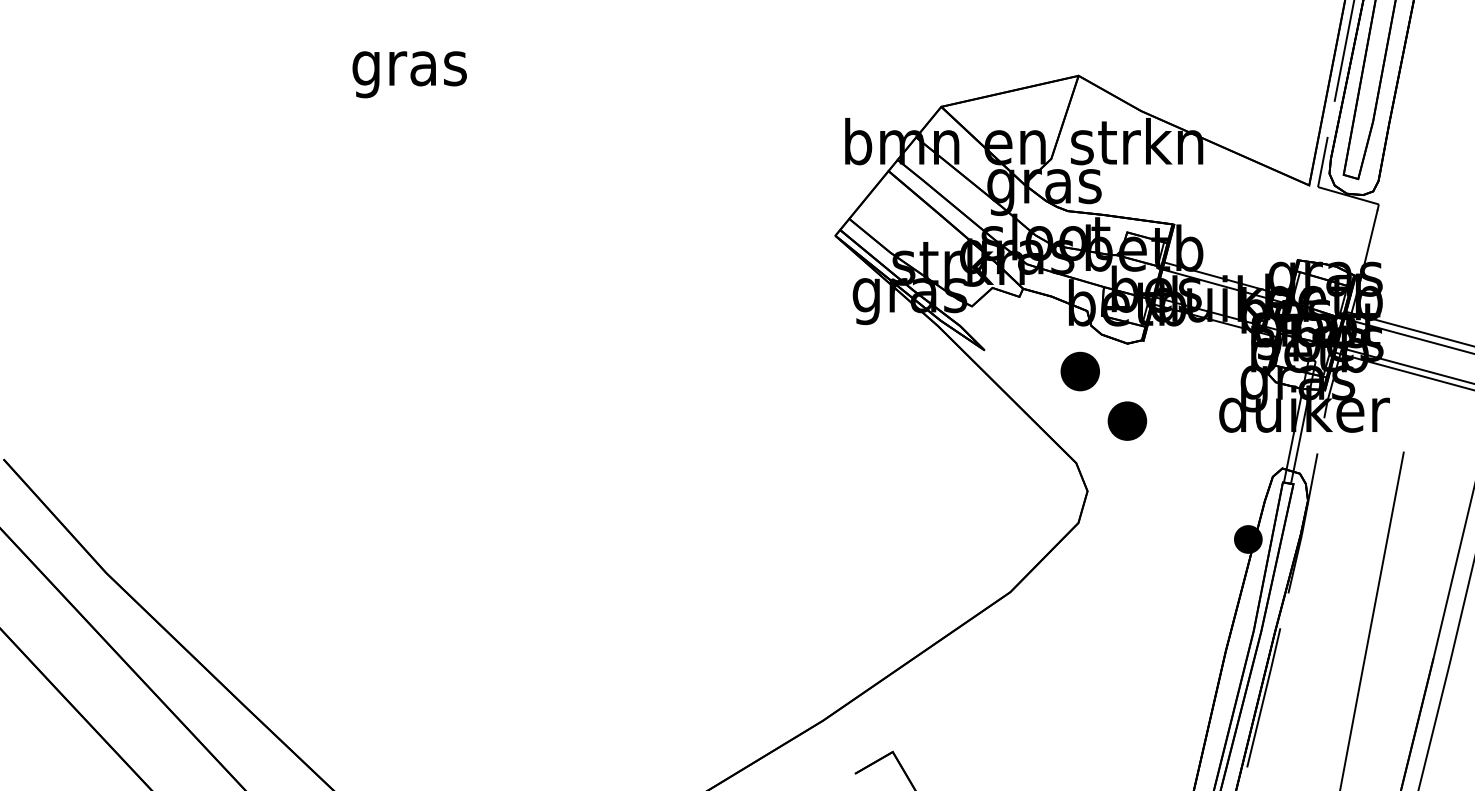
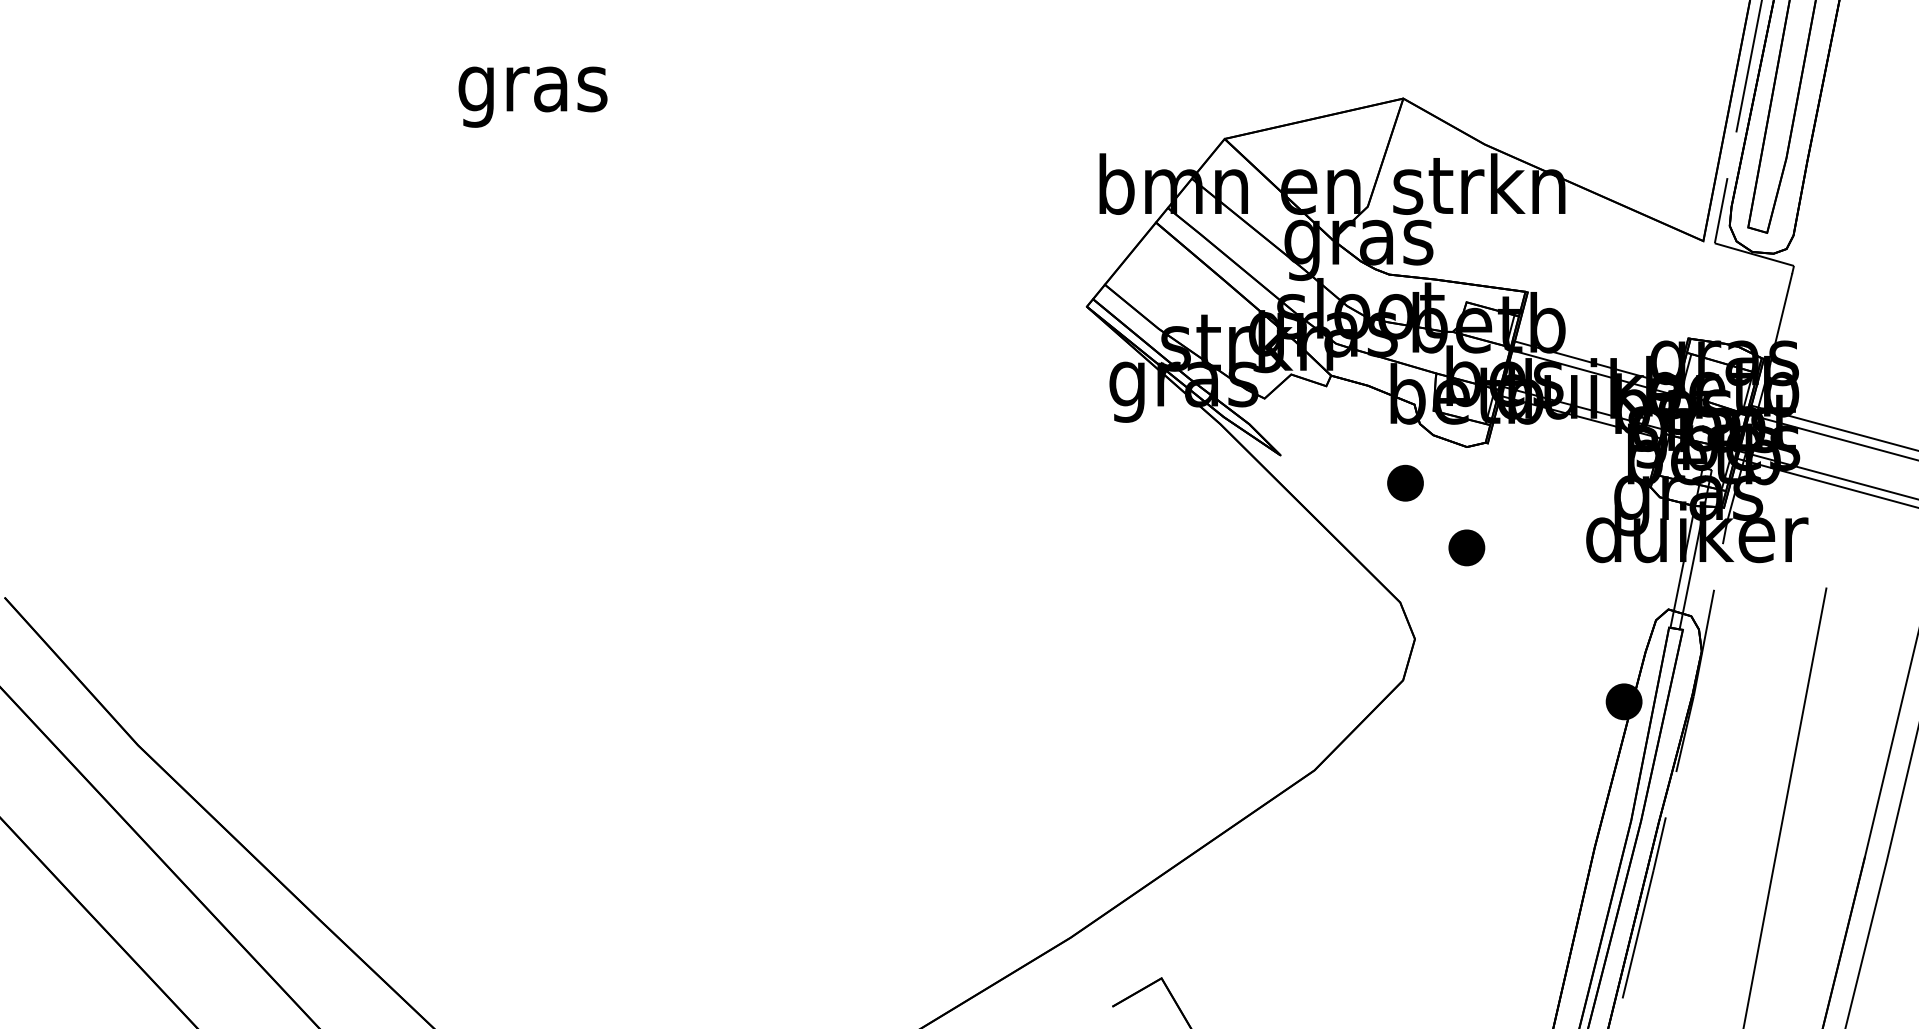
part: (1080, 370) -> (1405, 482), size x0.71
part: (1127, 420) -> (1466, 547), size x0.71

